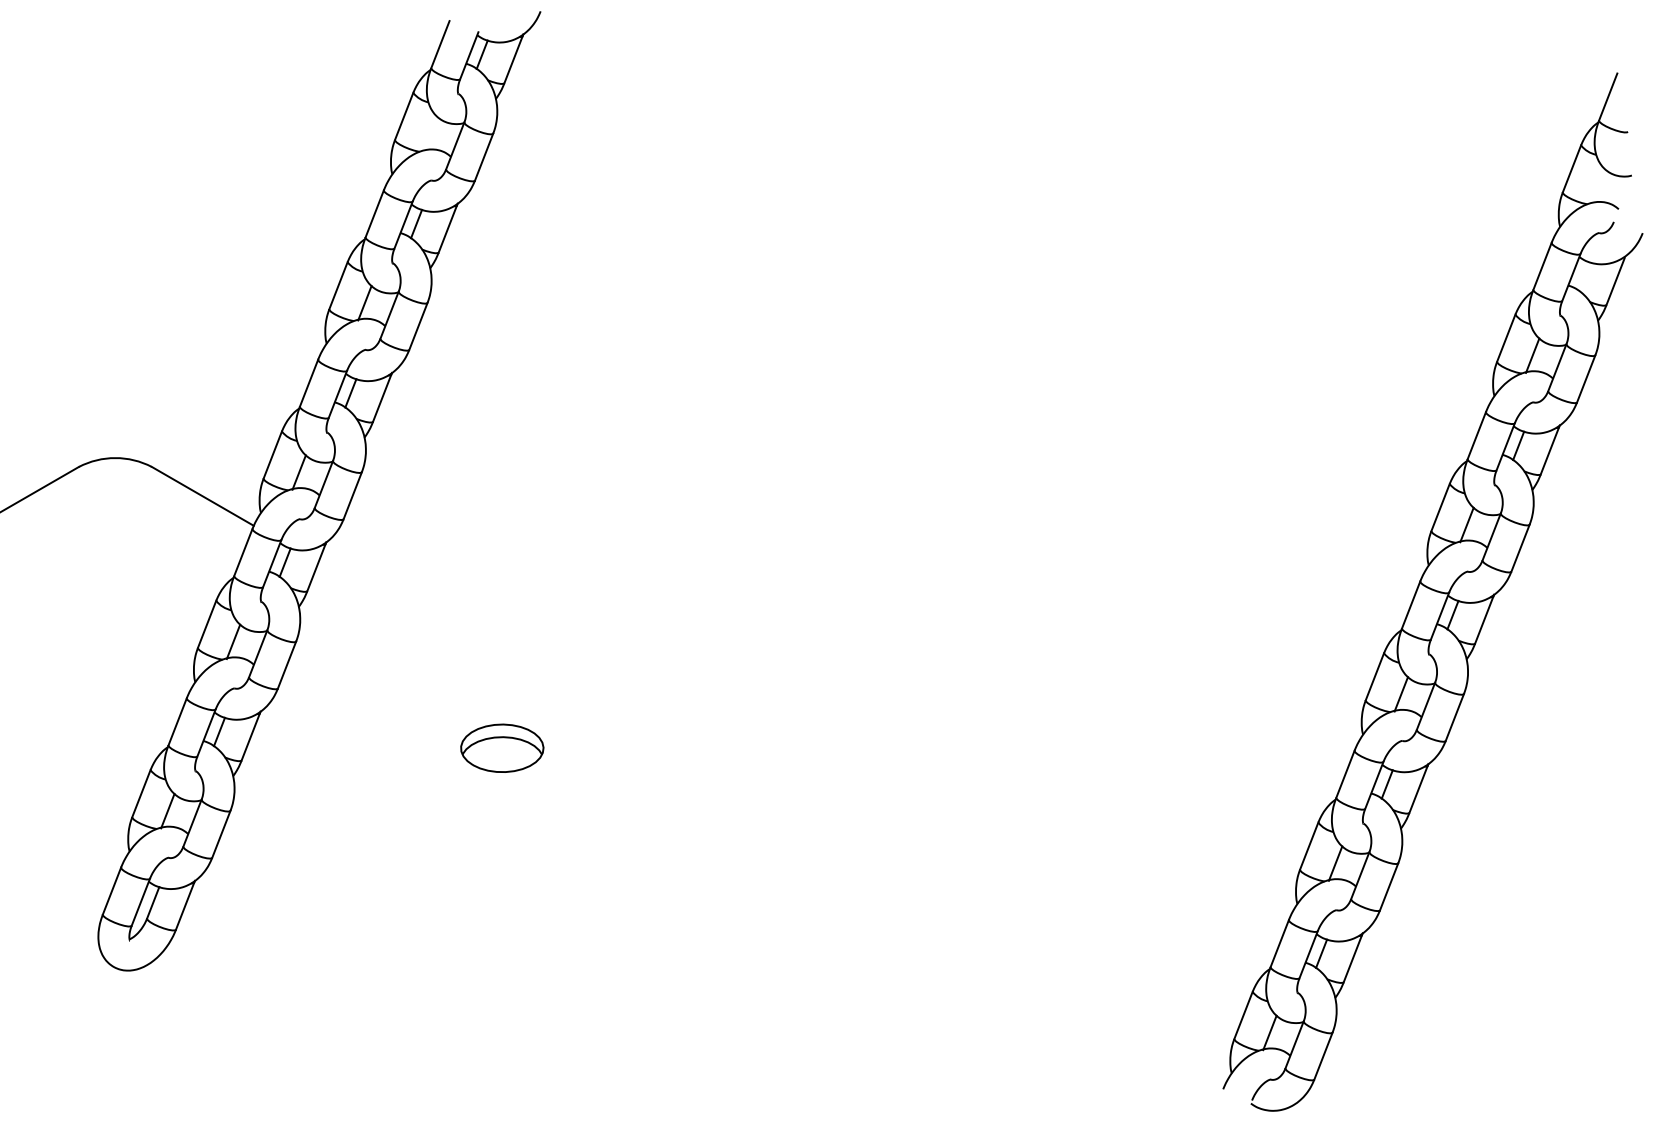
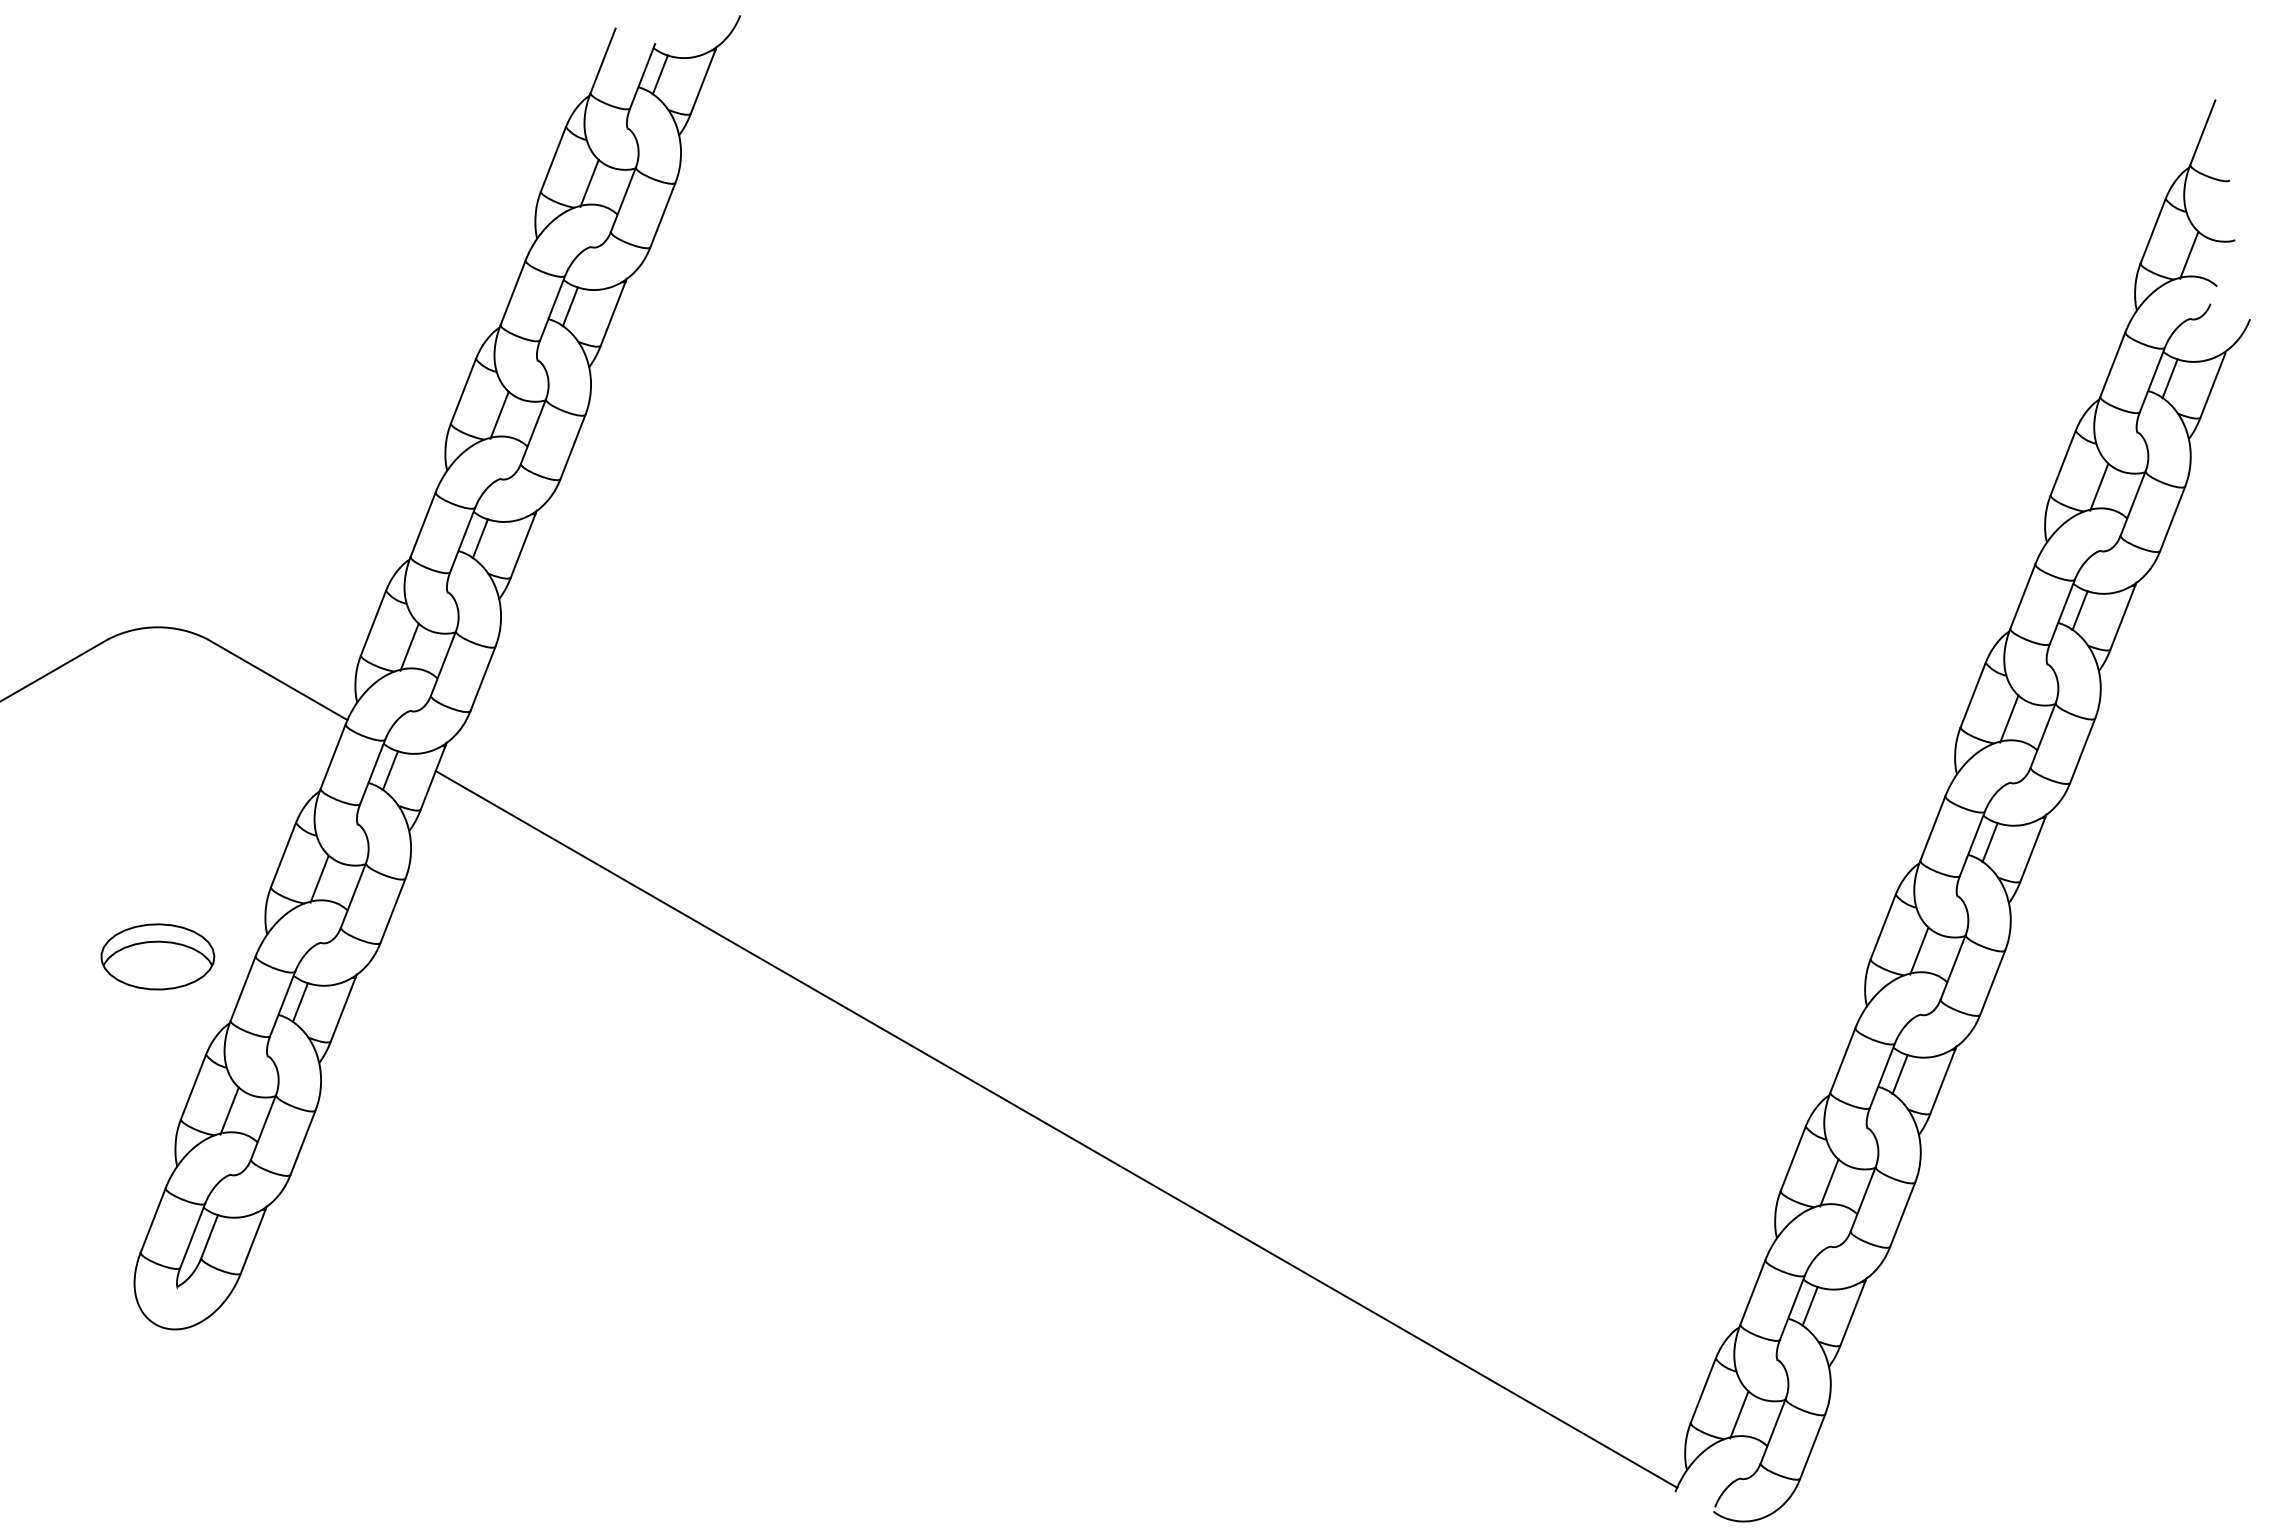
line: (430, 133) -> (589, 182), added
line: (1598, 185) -> (2189, 254), added
line: (1583, 276) -> (2169, 378), added
part: (502, 748) -> (157, 956), moved
line: (771, 824) -> (1056, 1129), added

